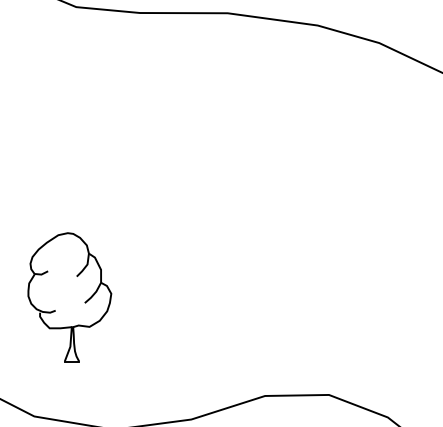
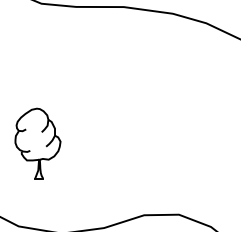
part: (68, 297) -> (37, 143), moved

